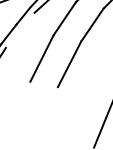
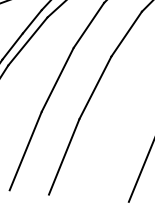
line: (19, 29) -> (26, 40), added
line: (18, 110) -> (25, 151), added
line: (46, 114) -> (63, 156), added

